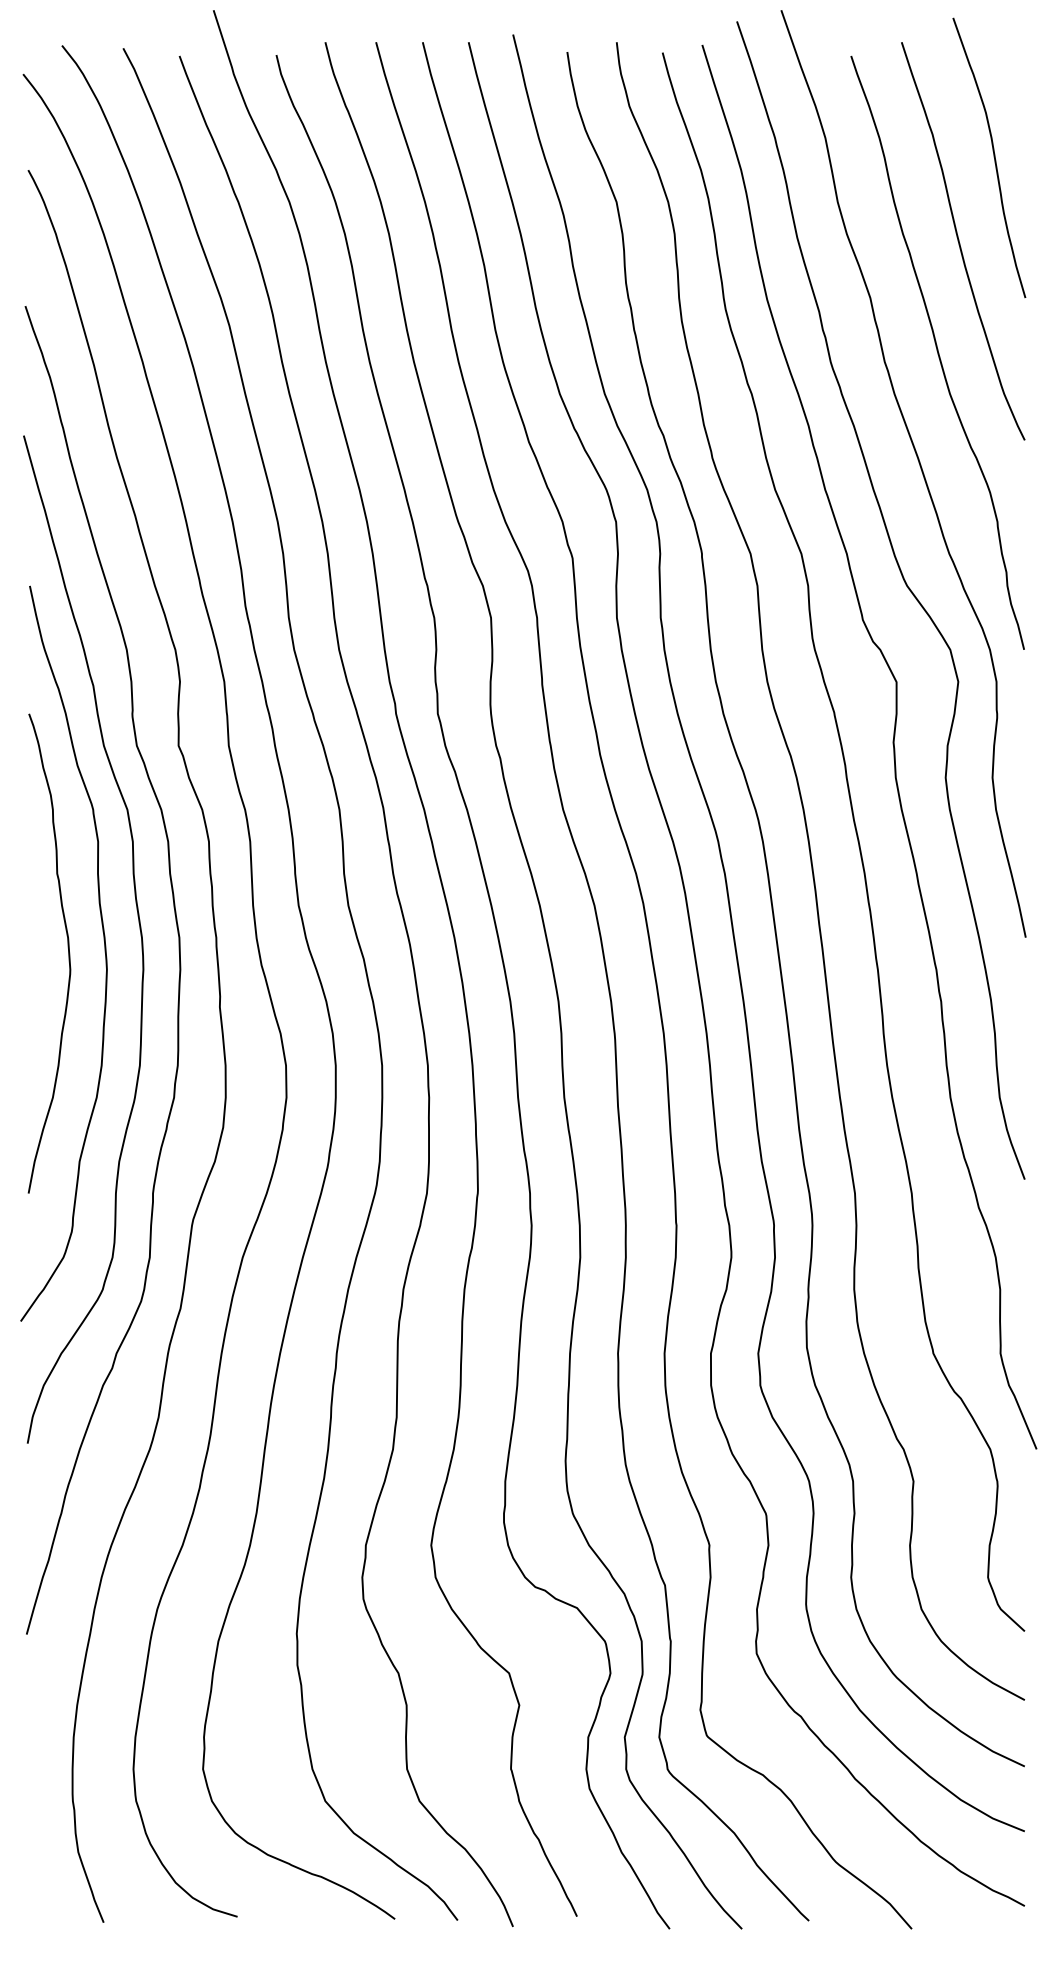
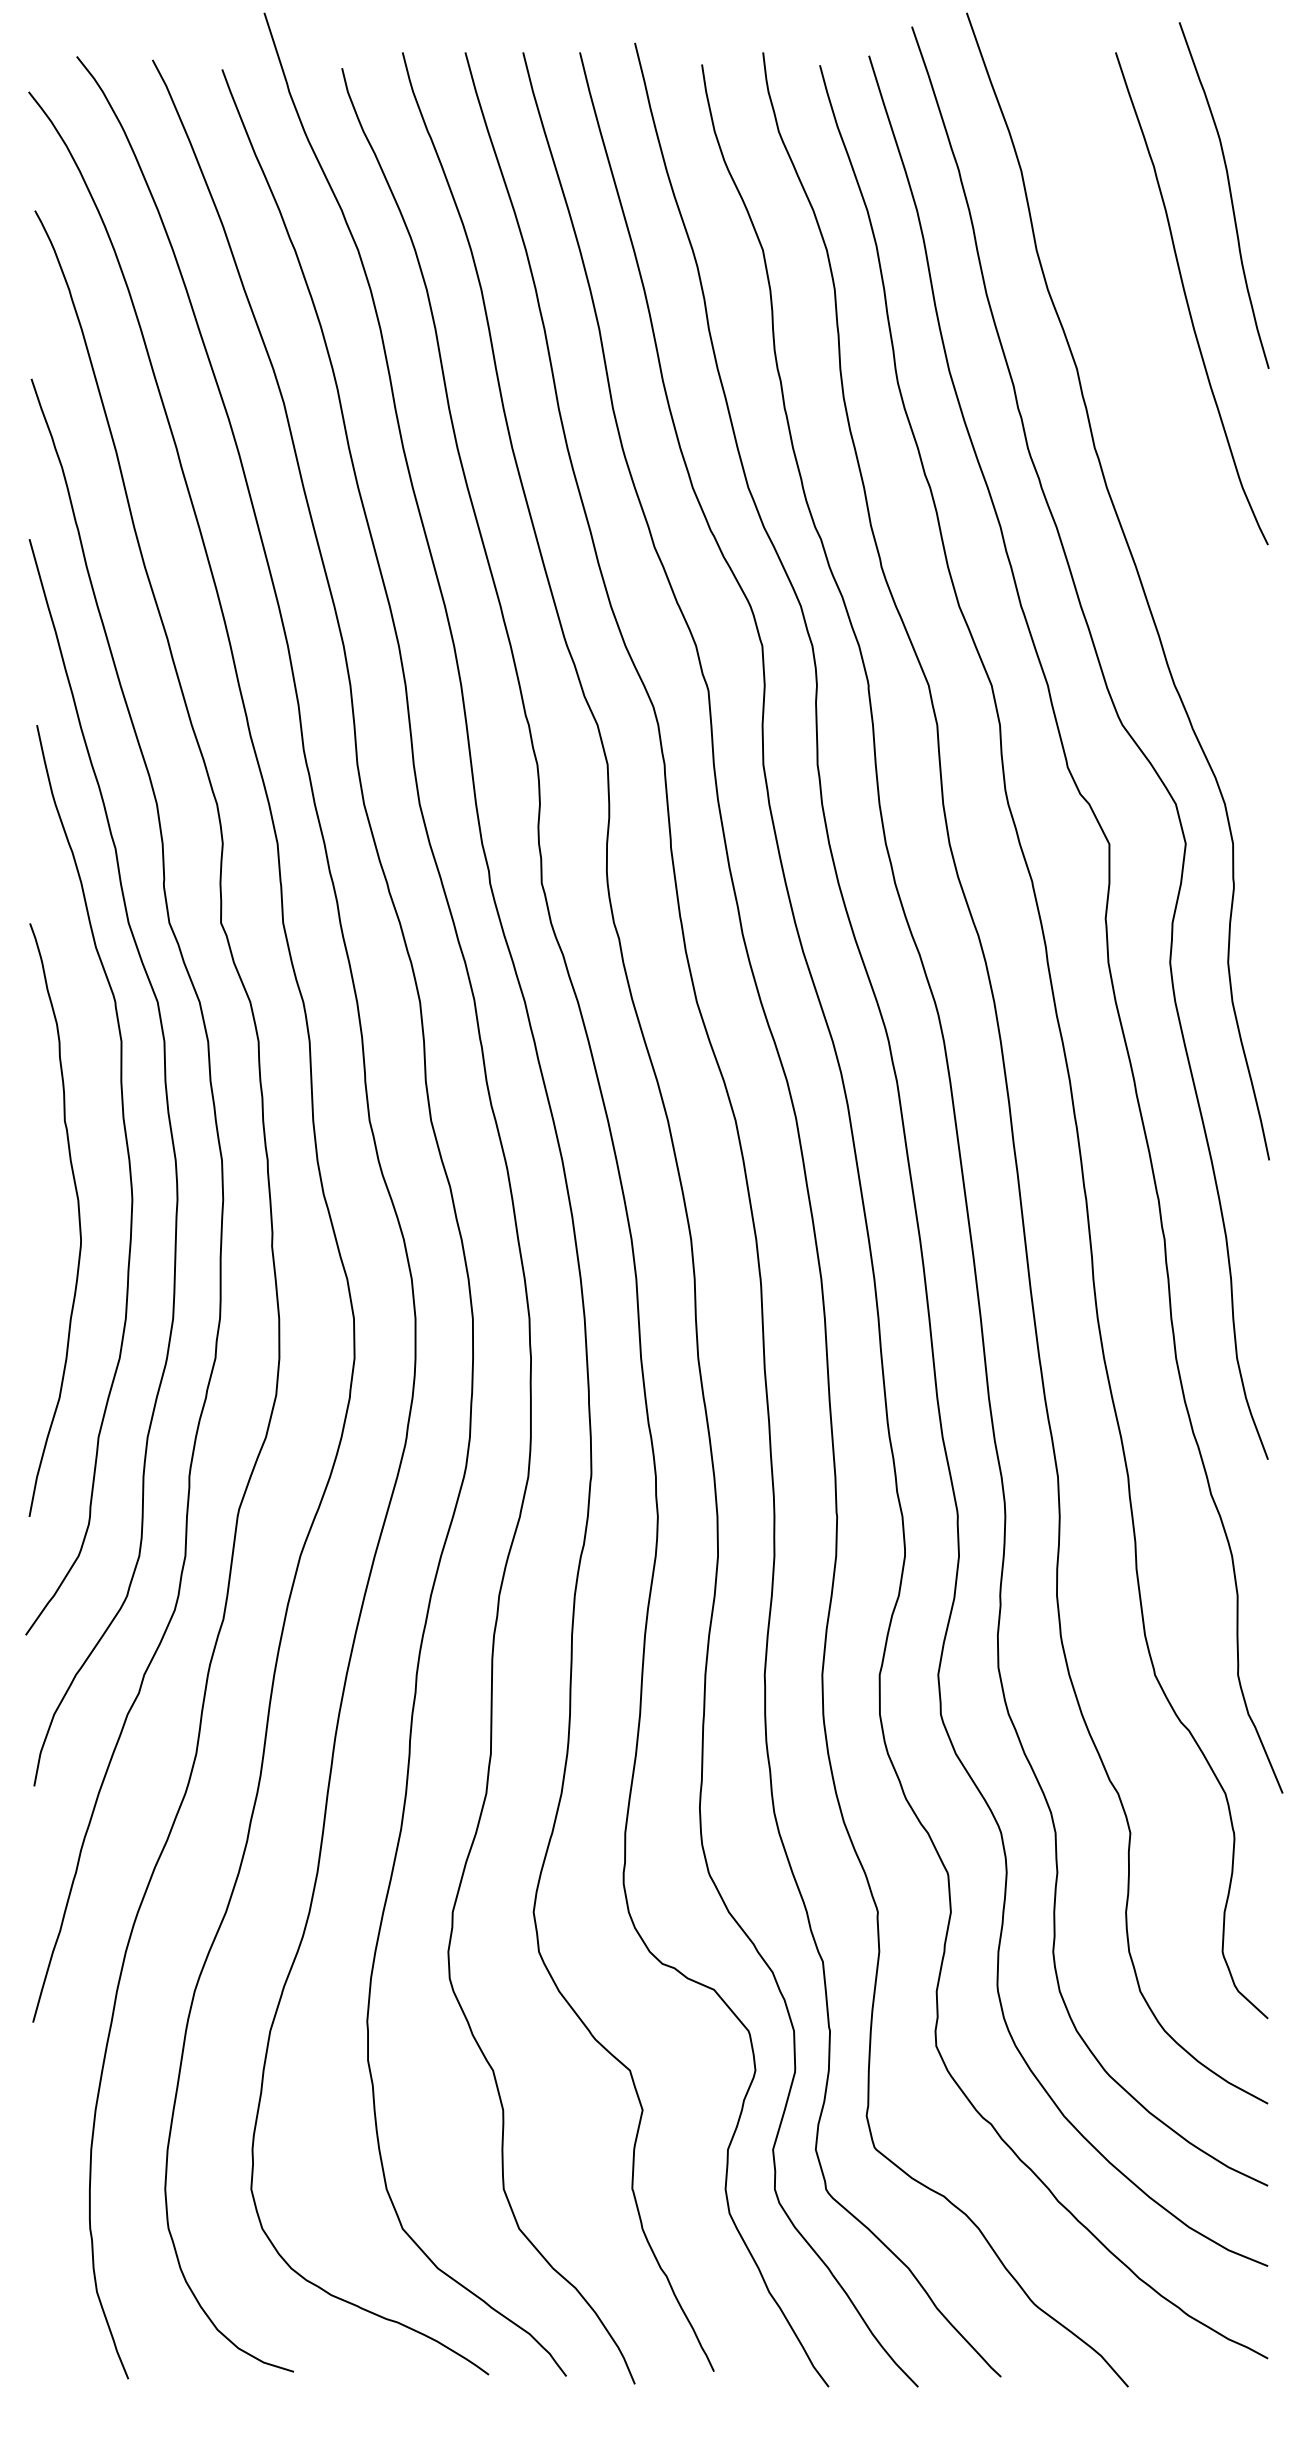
curve: (937, 352) -> (1160, 436), removed
curve: (68, 953) -> (78, 1219), moved

